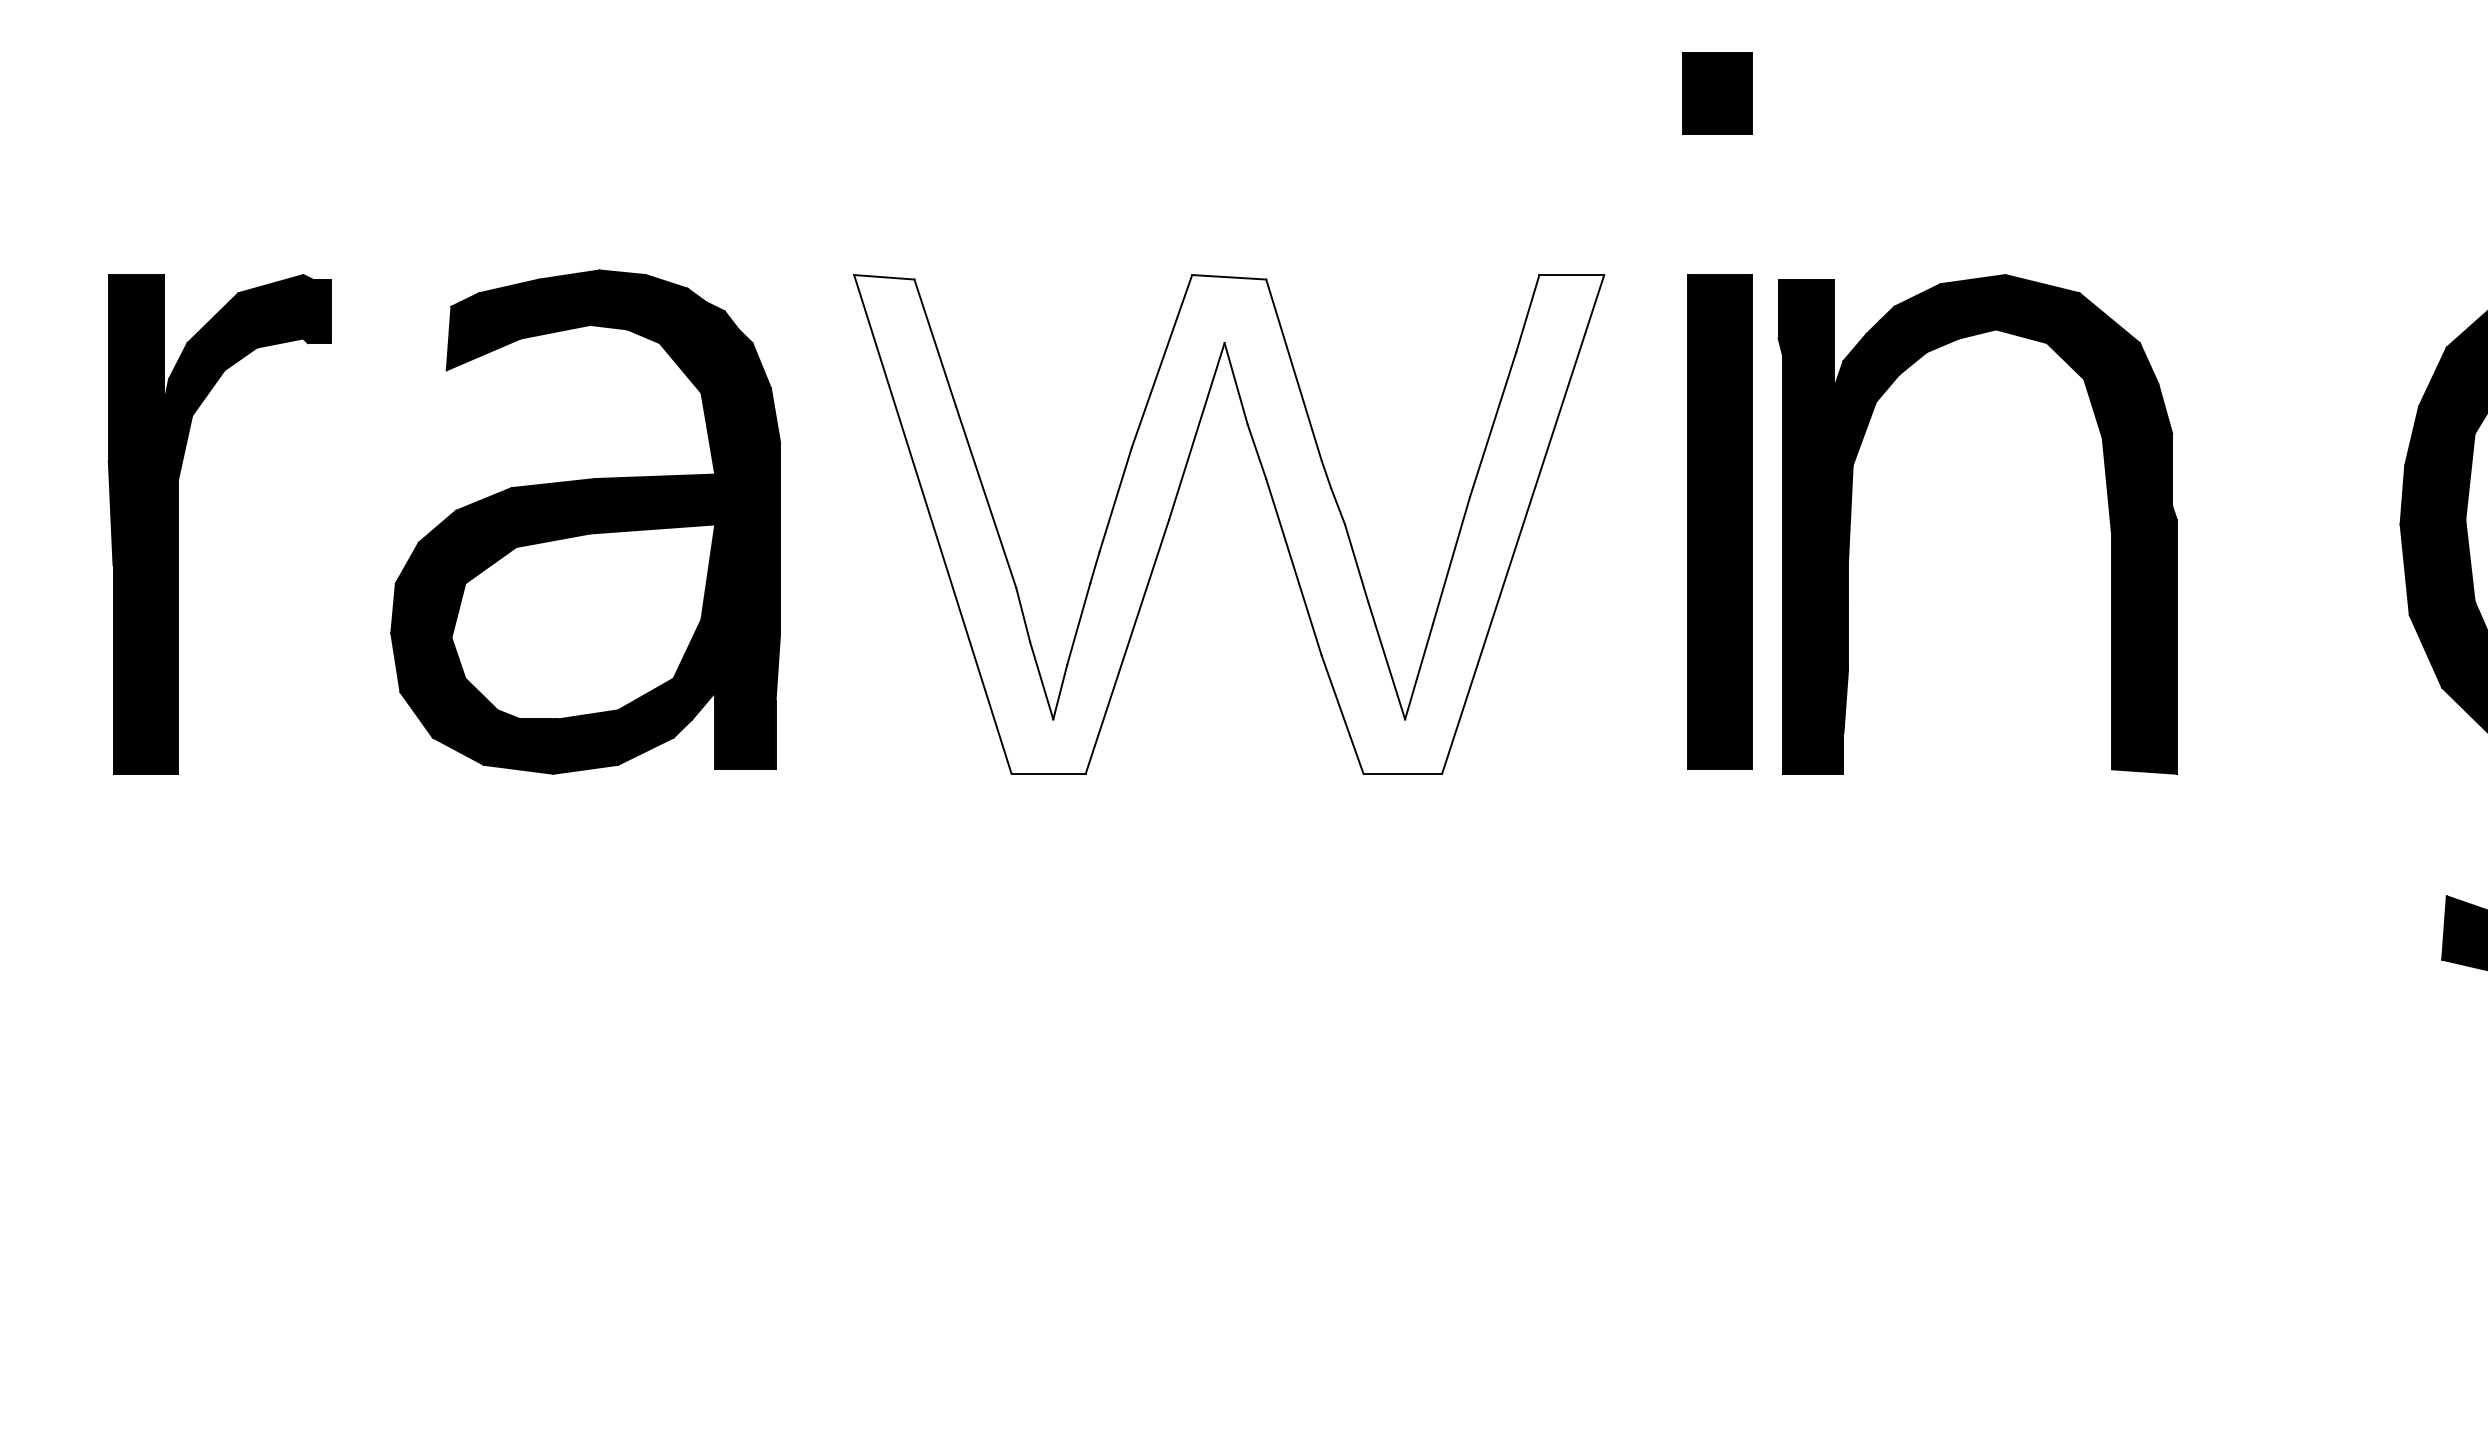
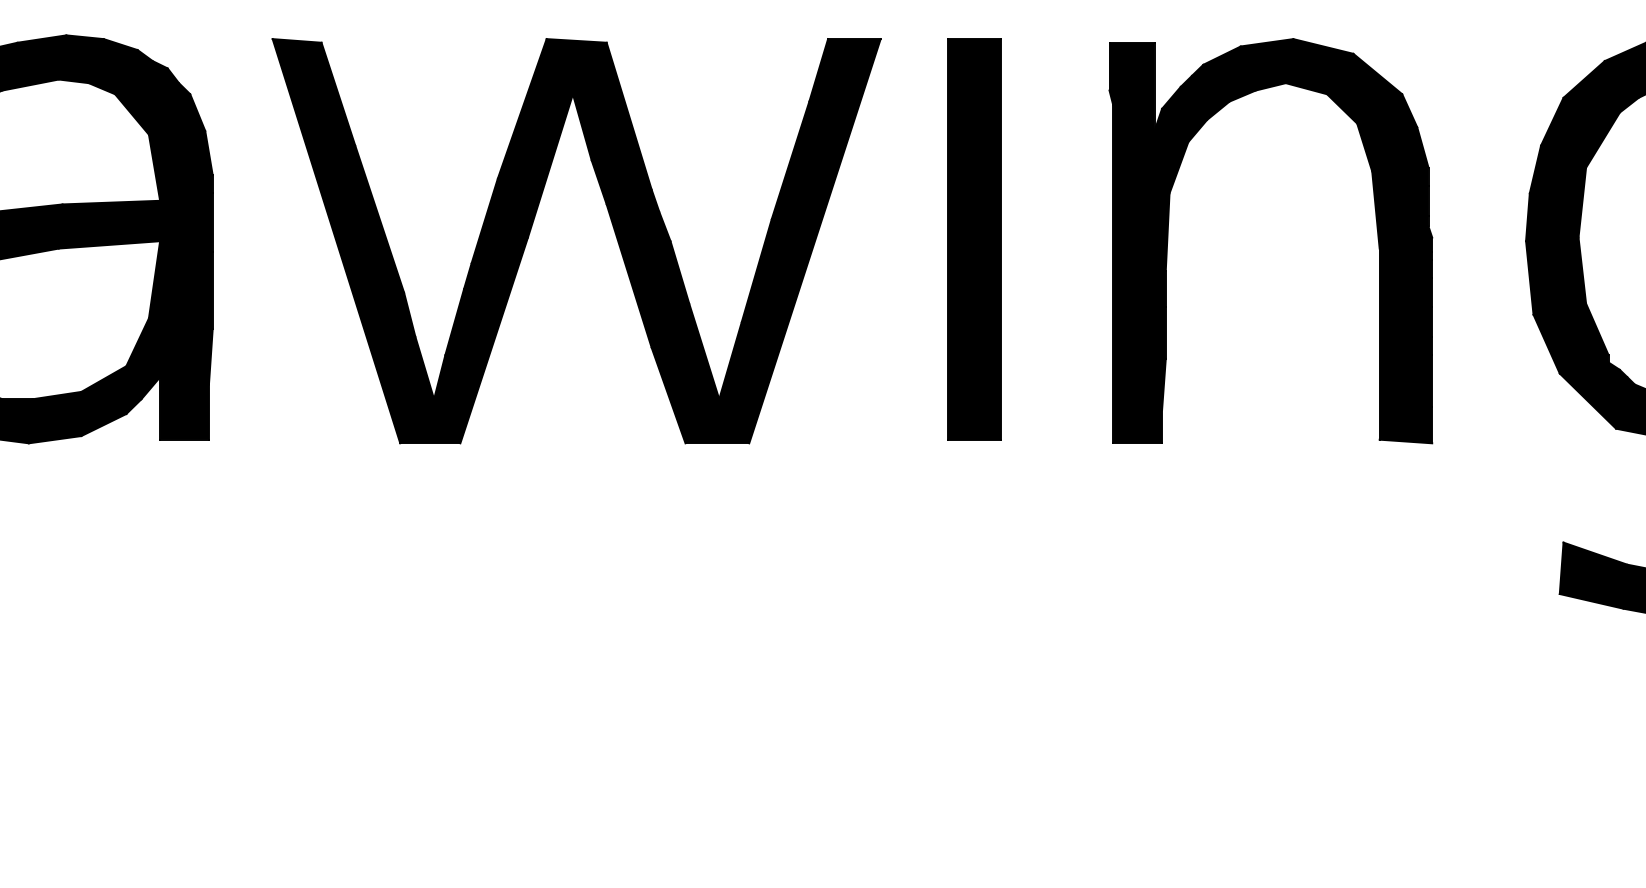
part: (1851, 517) -> (1168, 235), moved
fill: (1229, 524) -> (576, 241), added

